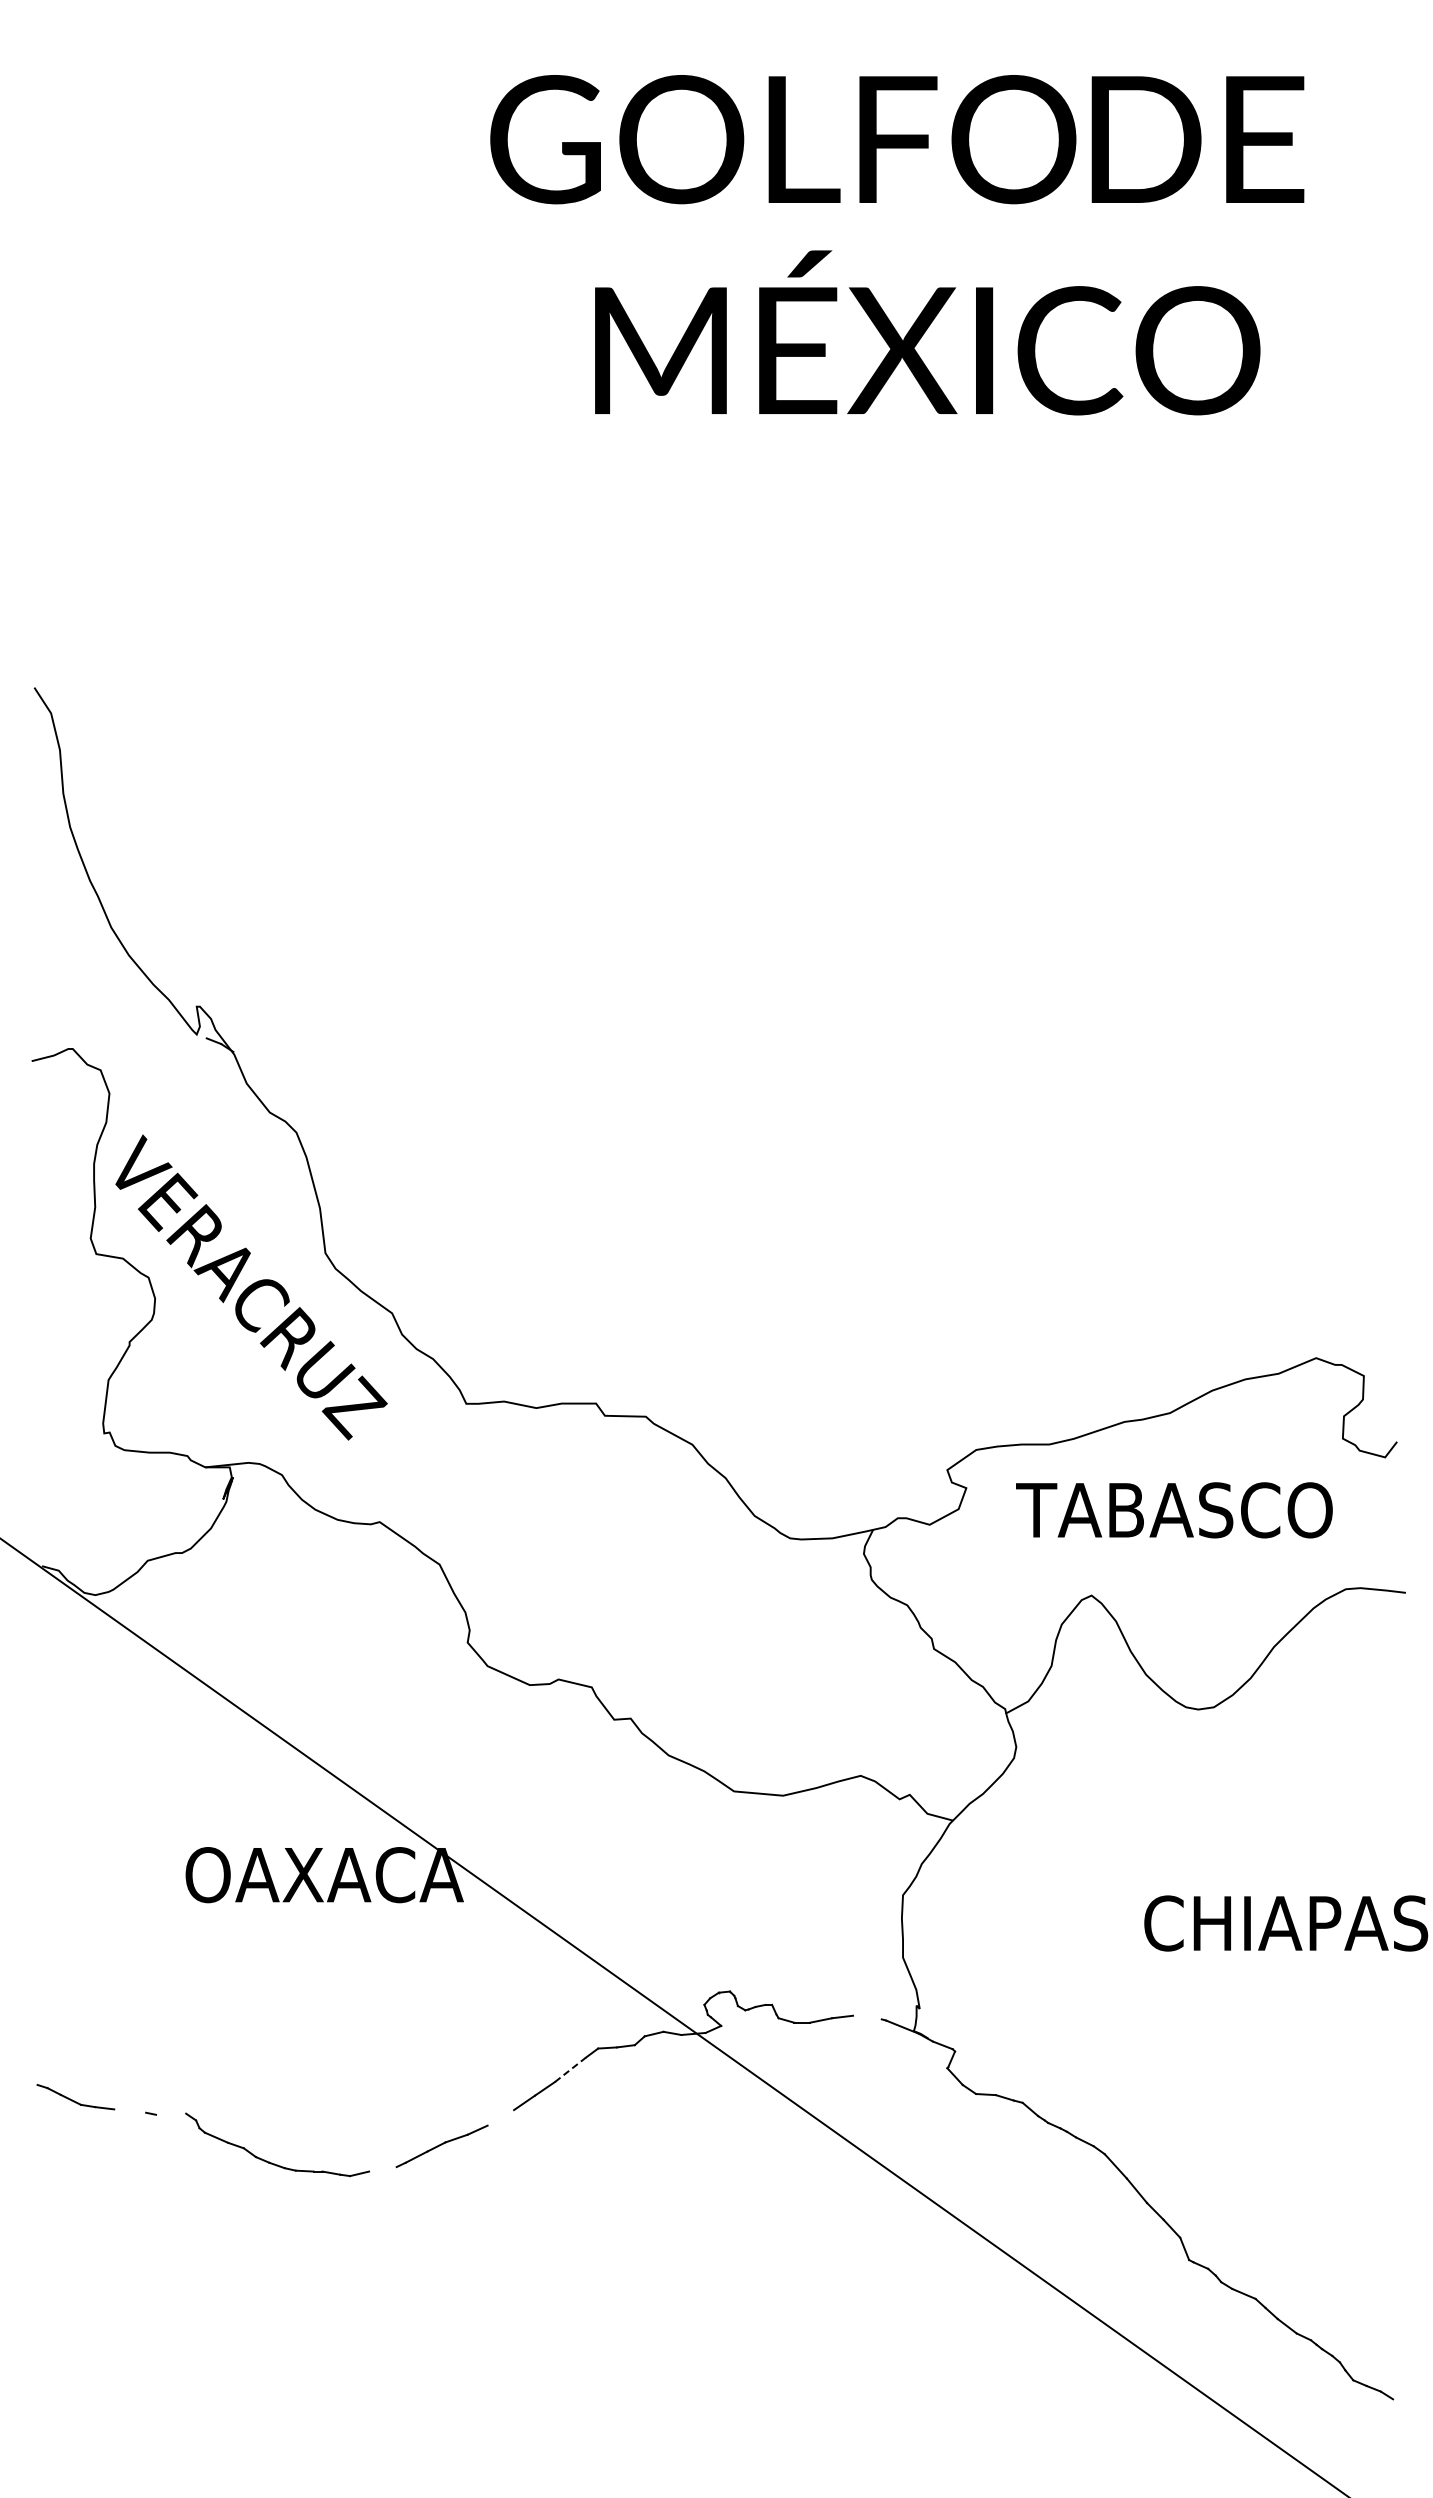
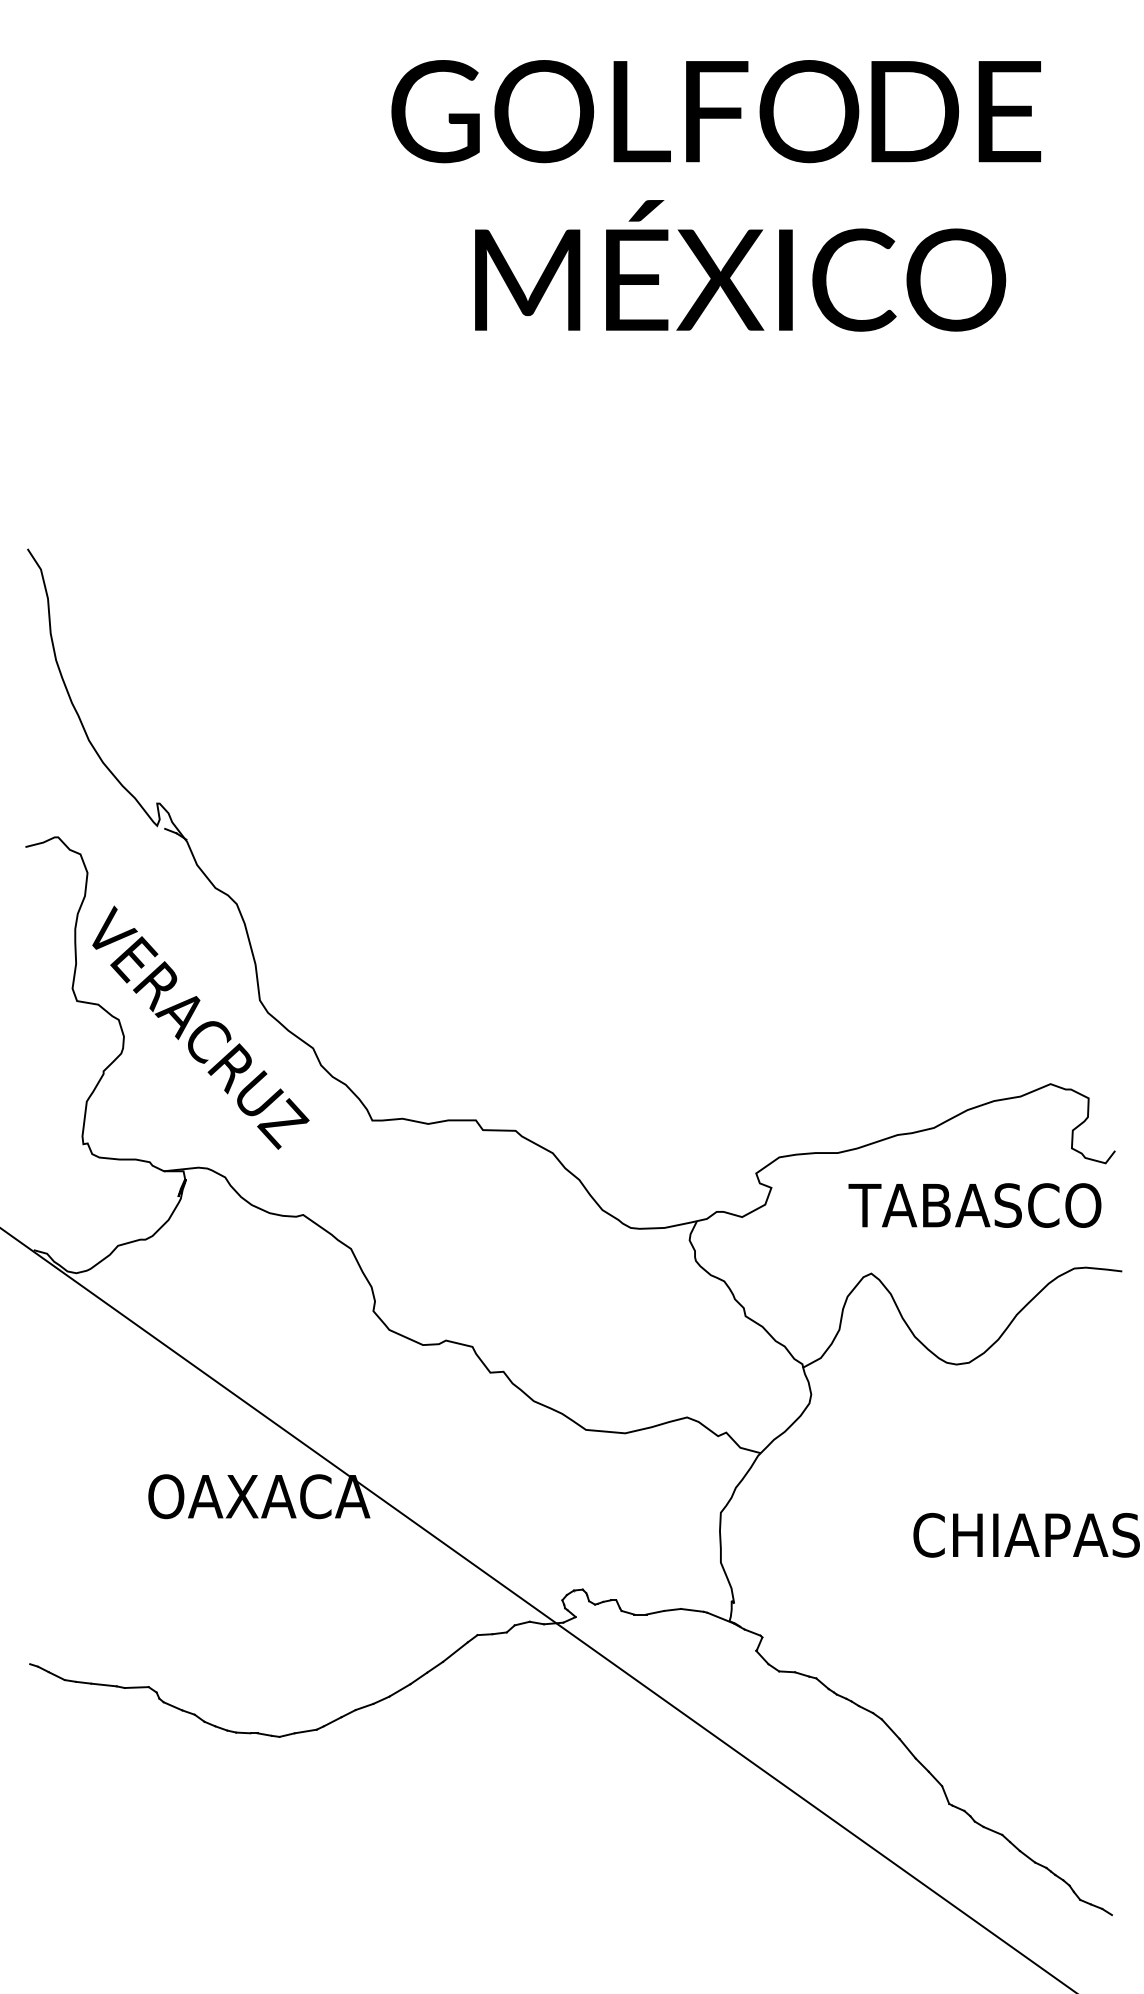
text: (1174, 1510) -> (975, 1205), moved
line: (867, 2017) -> (692, 1610), added
line: (570, 2069) -> (455, 1651), dashed -> solid
line: (130, 2110) -> (104, 1684), added
line: (171, 2113) -> (137, 1686), added
line: (500, 2117) -> (399, 1690), added
line: (382, 2169) -> (305, 1731), added

